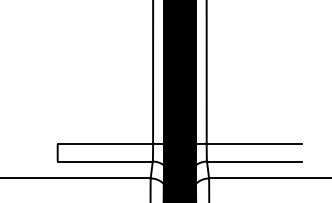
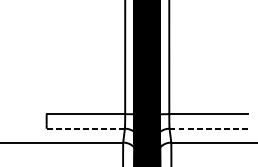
line: (105, 161) -> (86, 128), solid -> dashed
line: (254, 161) -> (208, 128), solid -> dashed

